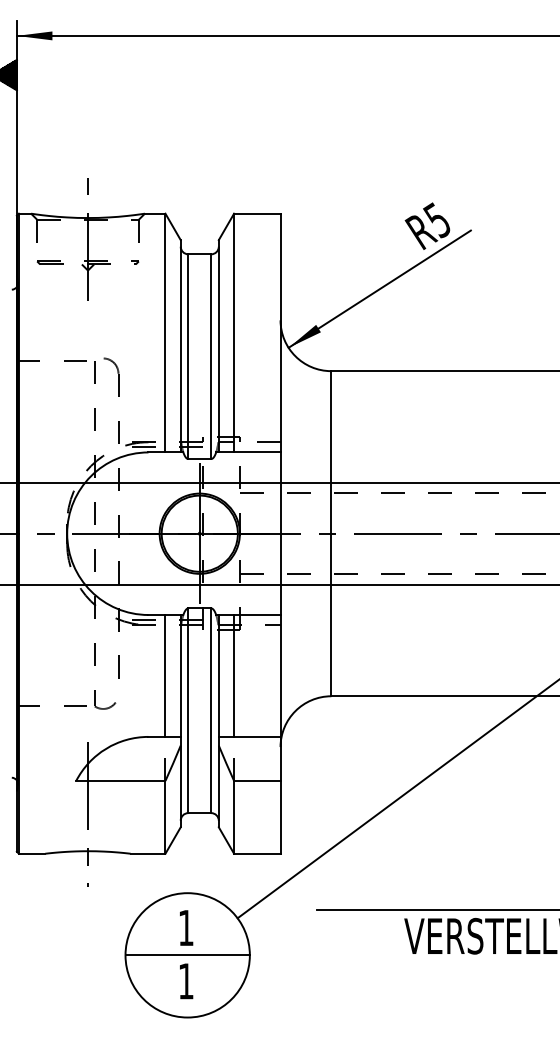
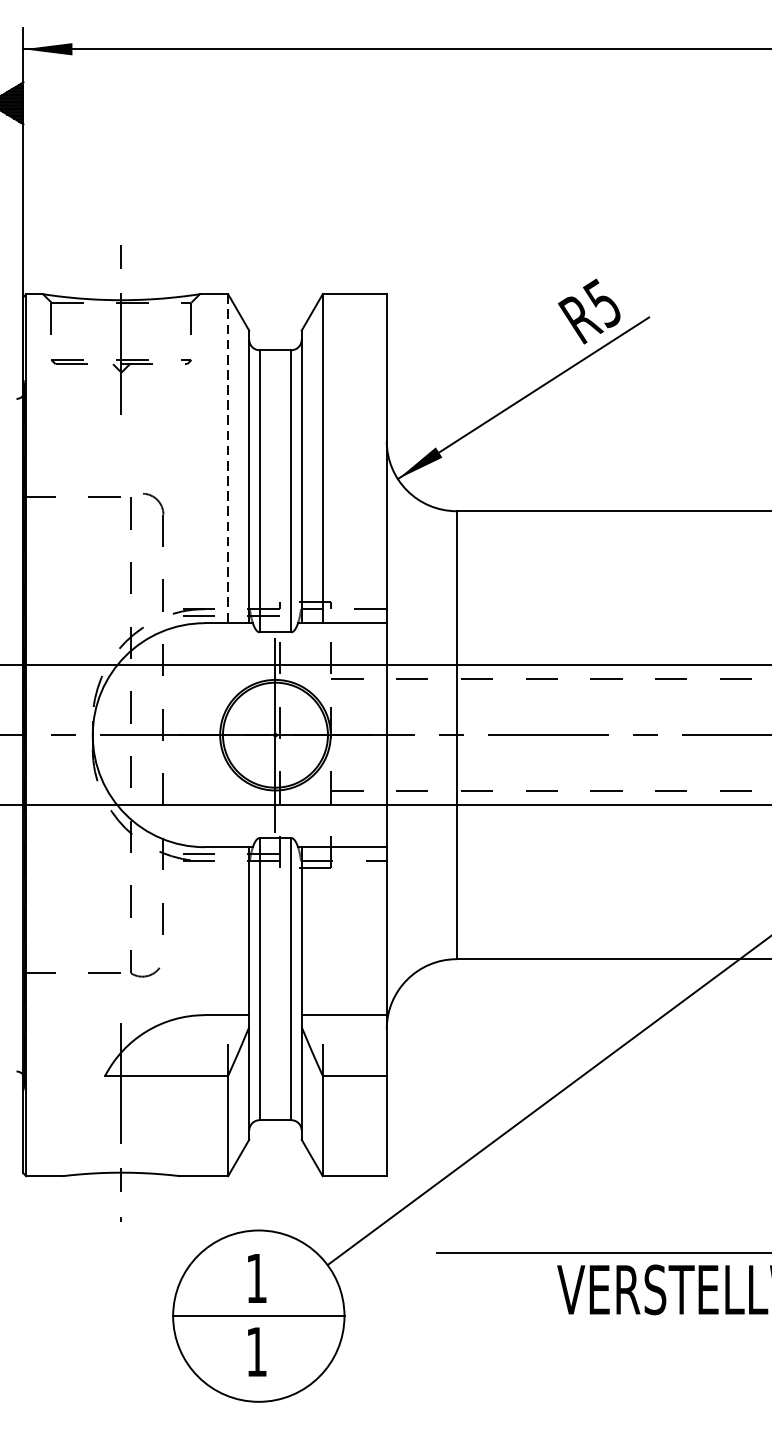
line: (165, 333) -> (228, 459), solid -> dashed
line: (165, 675) -> (228, 930), removed
line: (234, 675) -> (323, 930), removed

